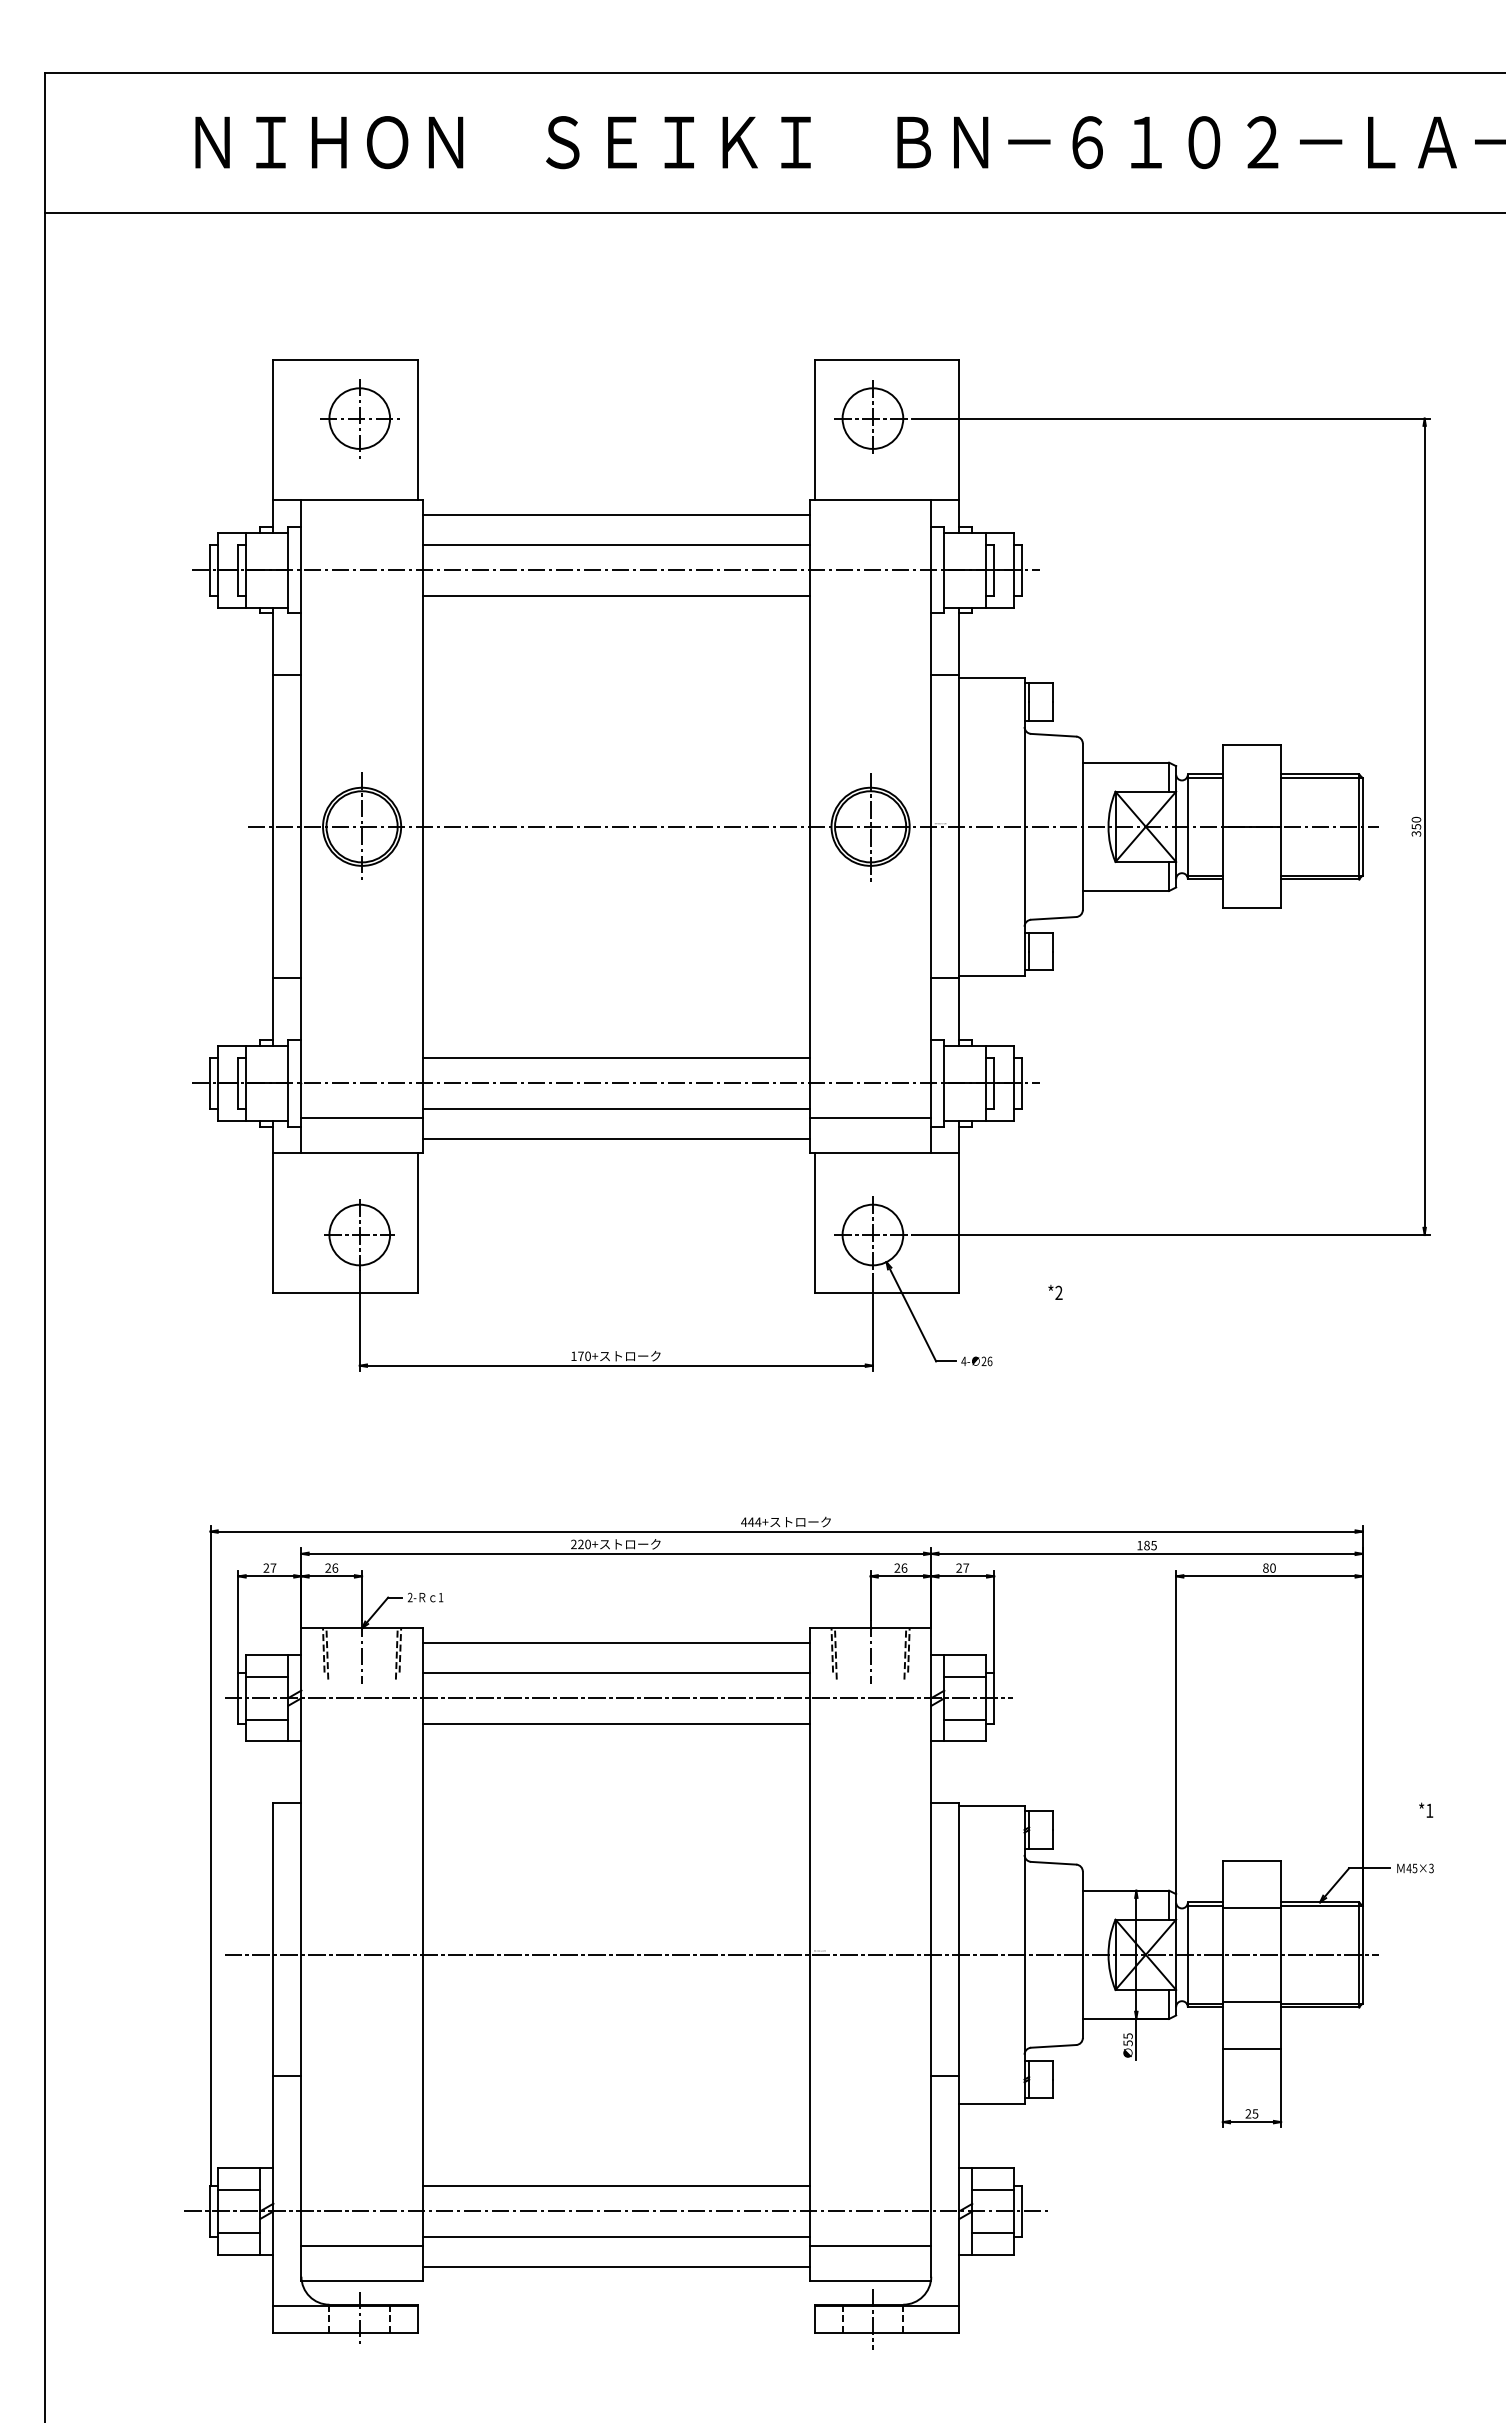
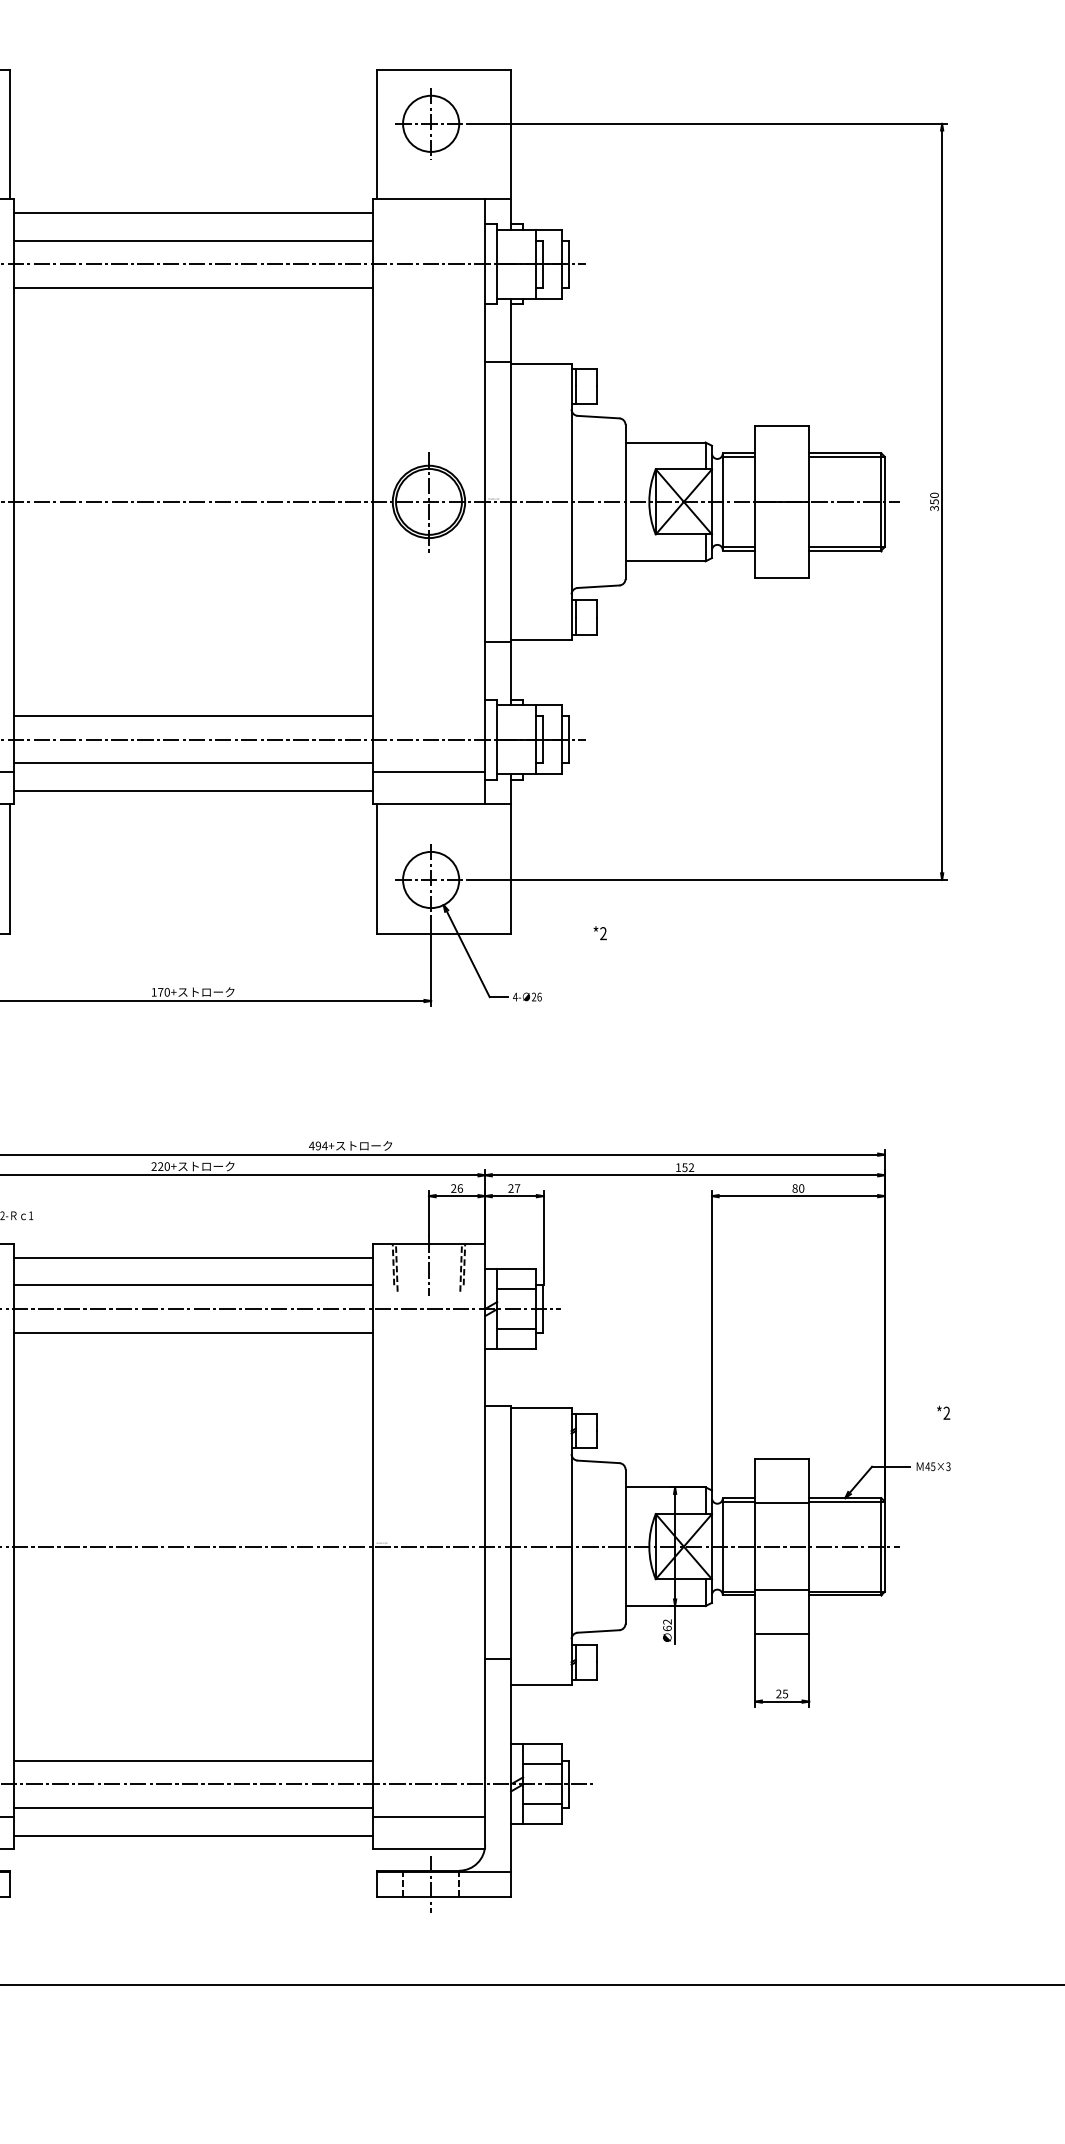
text: (751, 1521) -> (318, 1145), 444+ -> 494+
text: (1150, 1545) -> (688, 1167), 185 -> 152
text: (1429, 1810) -> (946, 1413), *1 -> *2
text: (1127, 2039) -> (666, 1625), 55 -> 62

